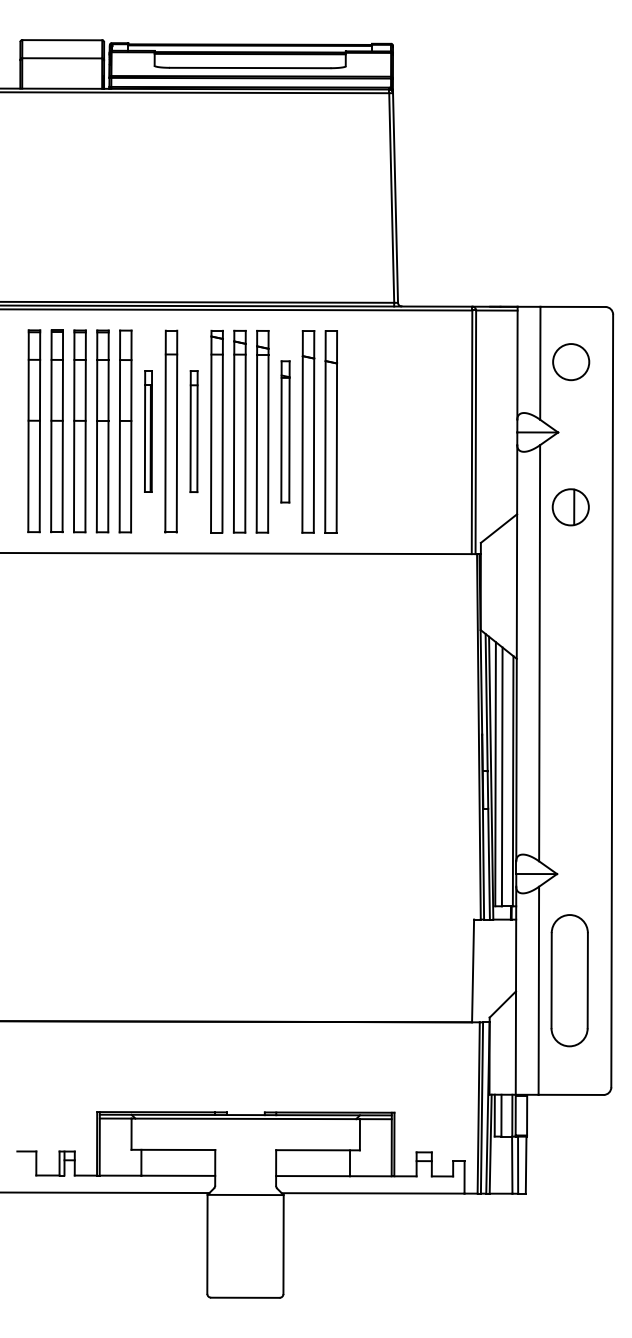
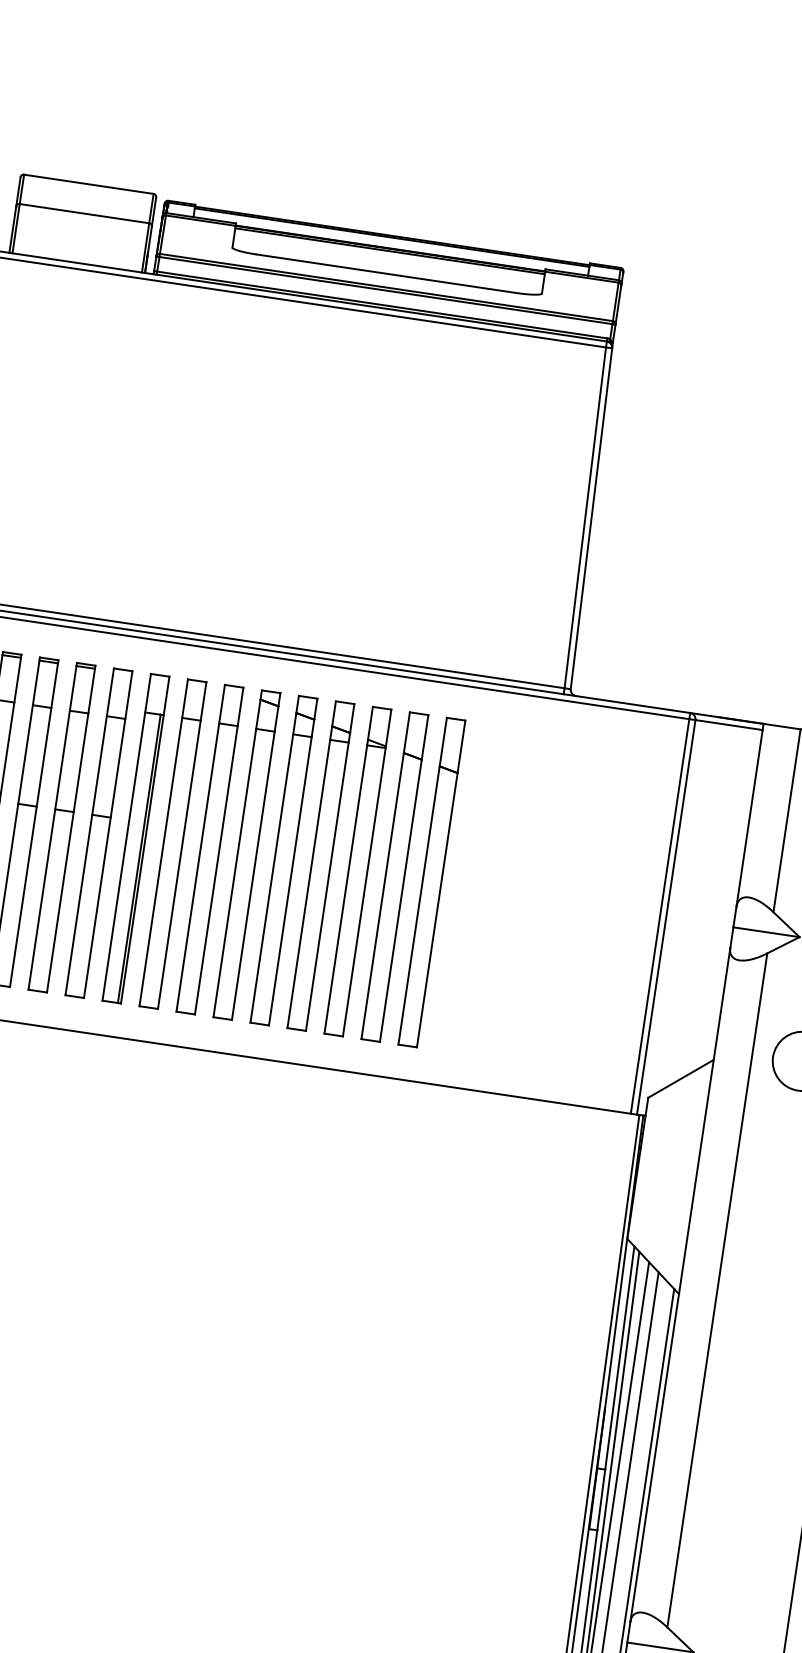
part: (148, 431) -> (136, 838), size x1.67
part: (193, 431) -> (208, 849), size x1.67
part: (285, 431) -> (358, 871), size x1.43

